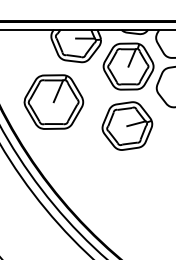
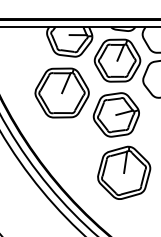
part: (53, 101) -> (61, 92), moved
part: (135, 189) -> (123, 172), added

